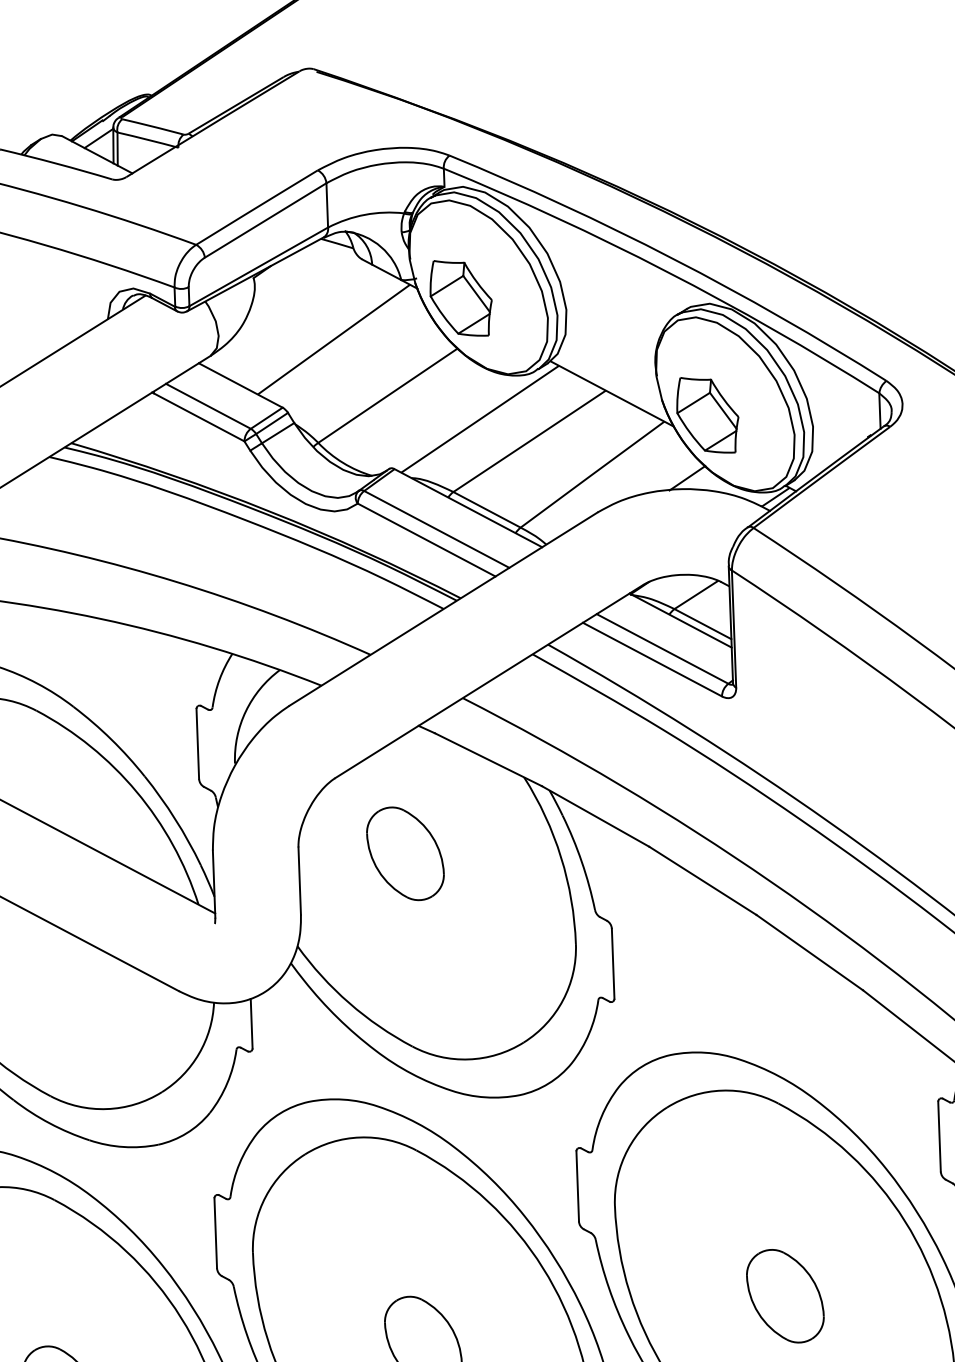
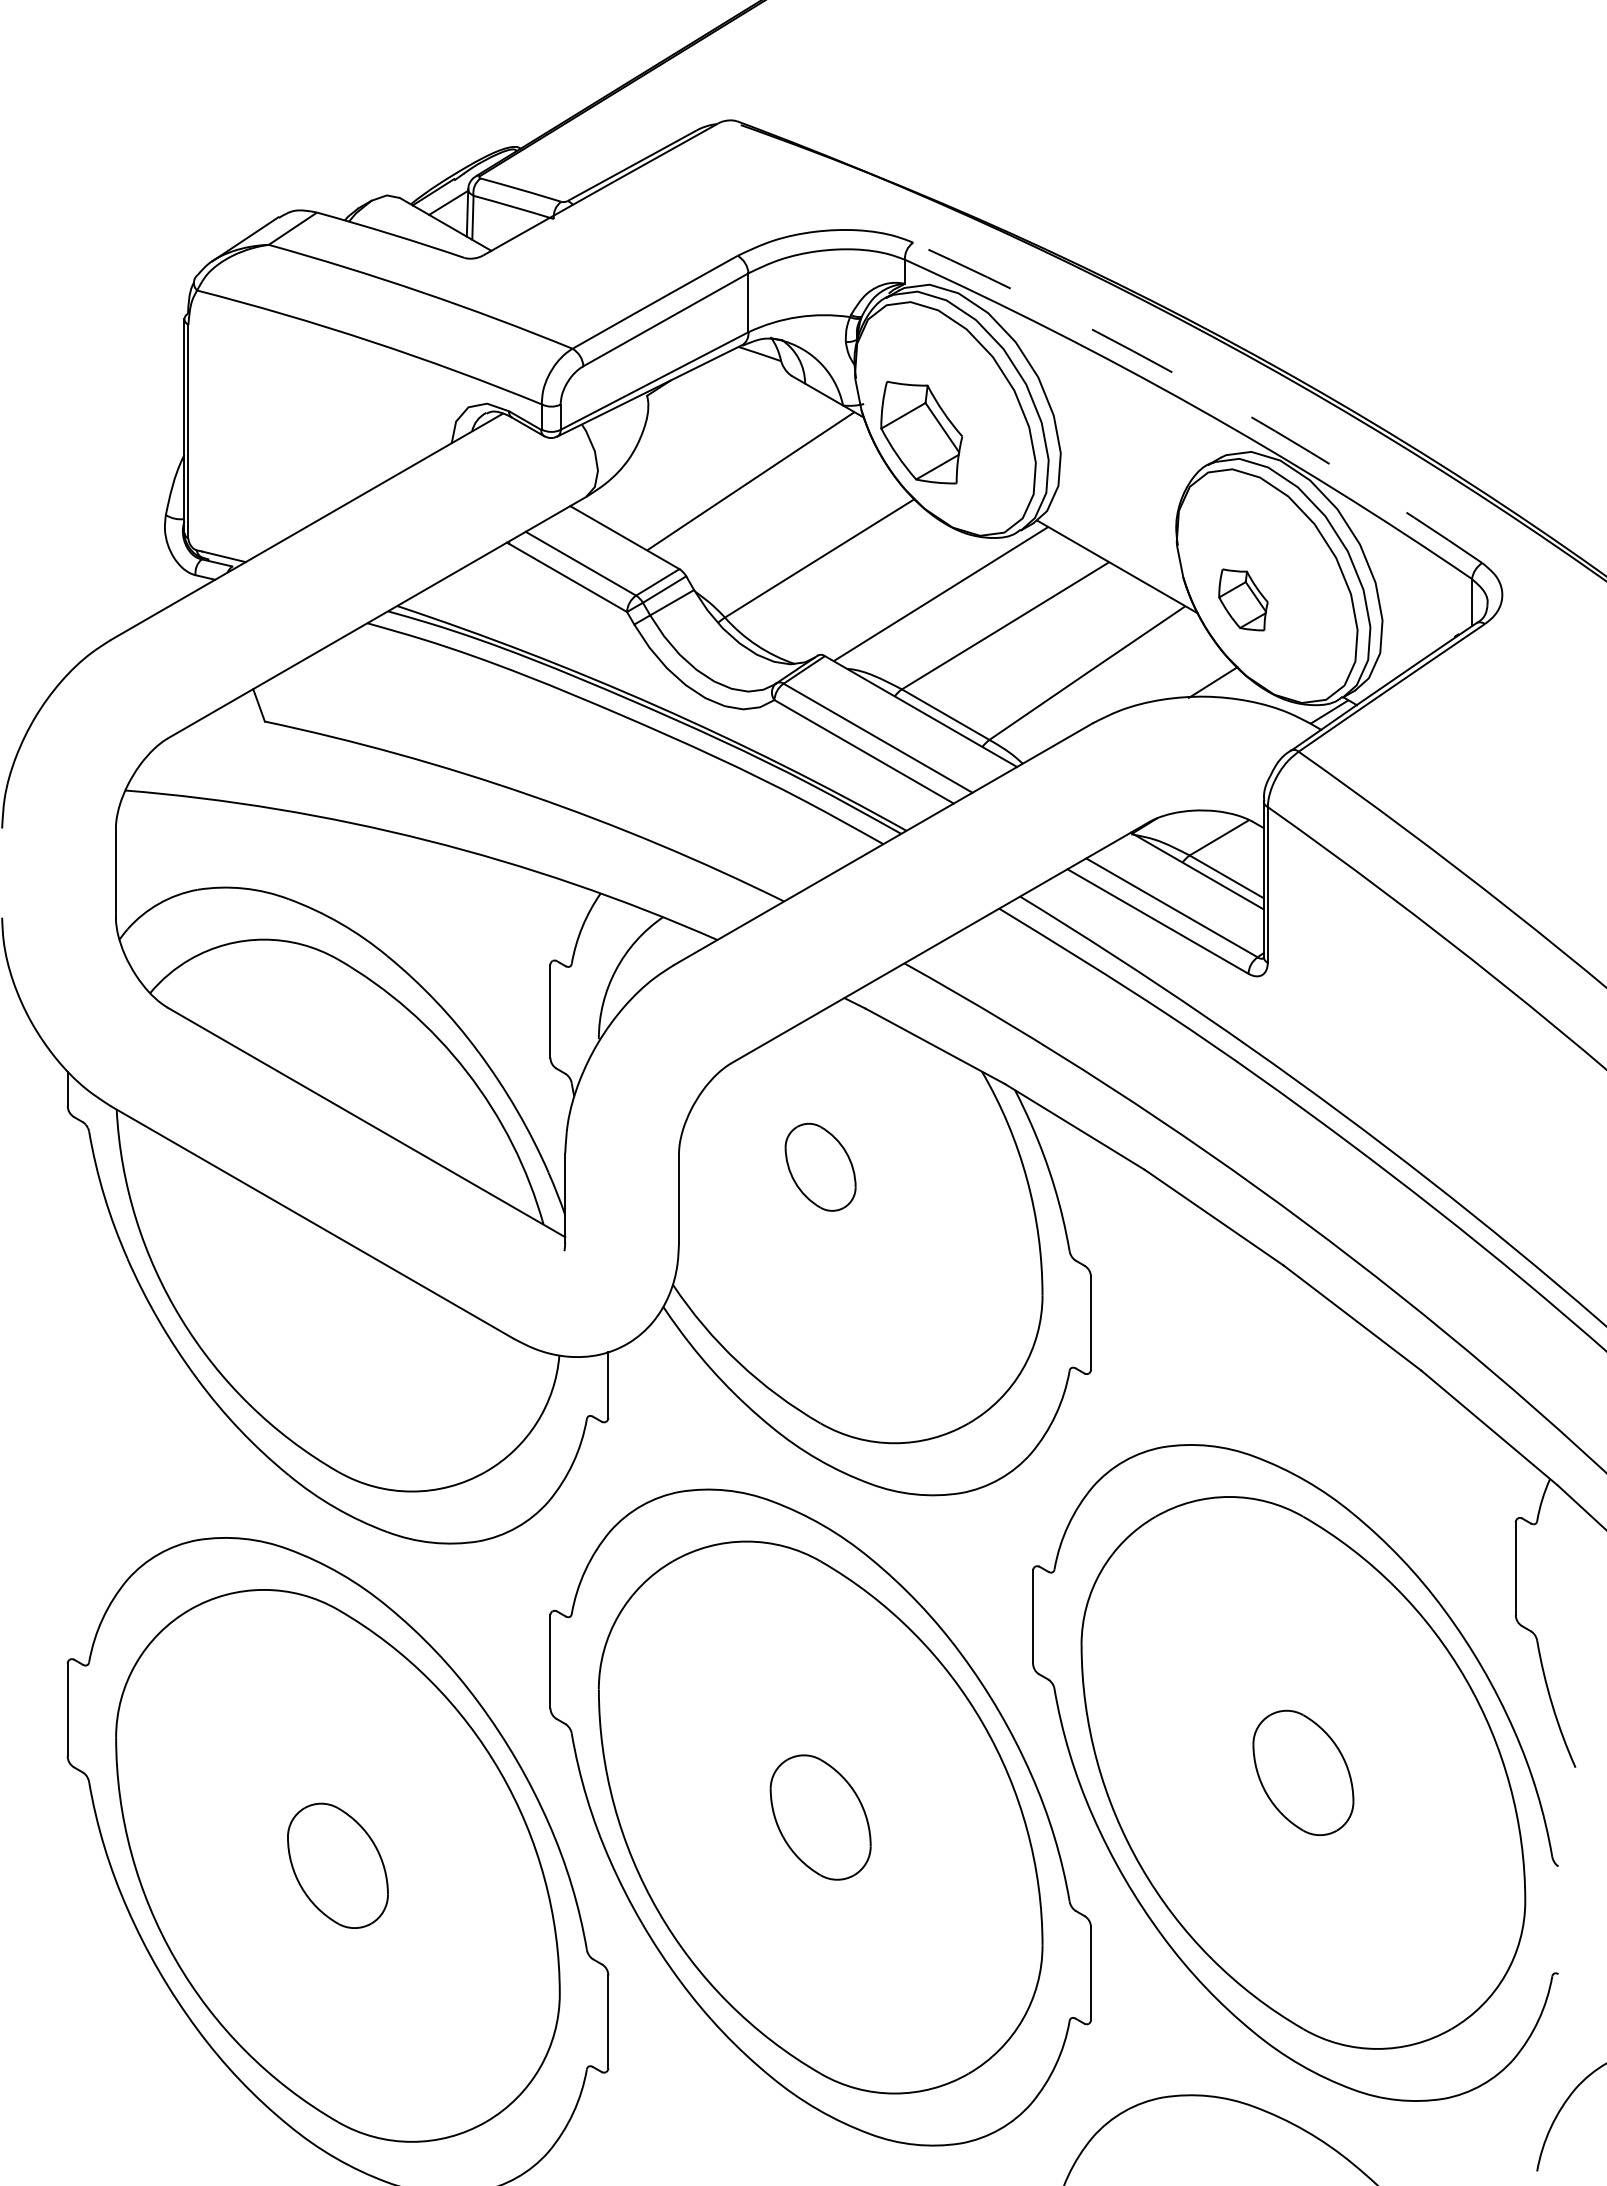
arc: (672, 258) -> (1204, 390), solid -> dashed
part: (707, 414) -> (1243, 599), size x0.6
part: (405, 854) -> (820, 1167), size x0.7

